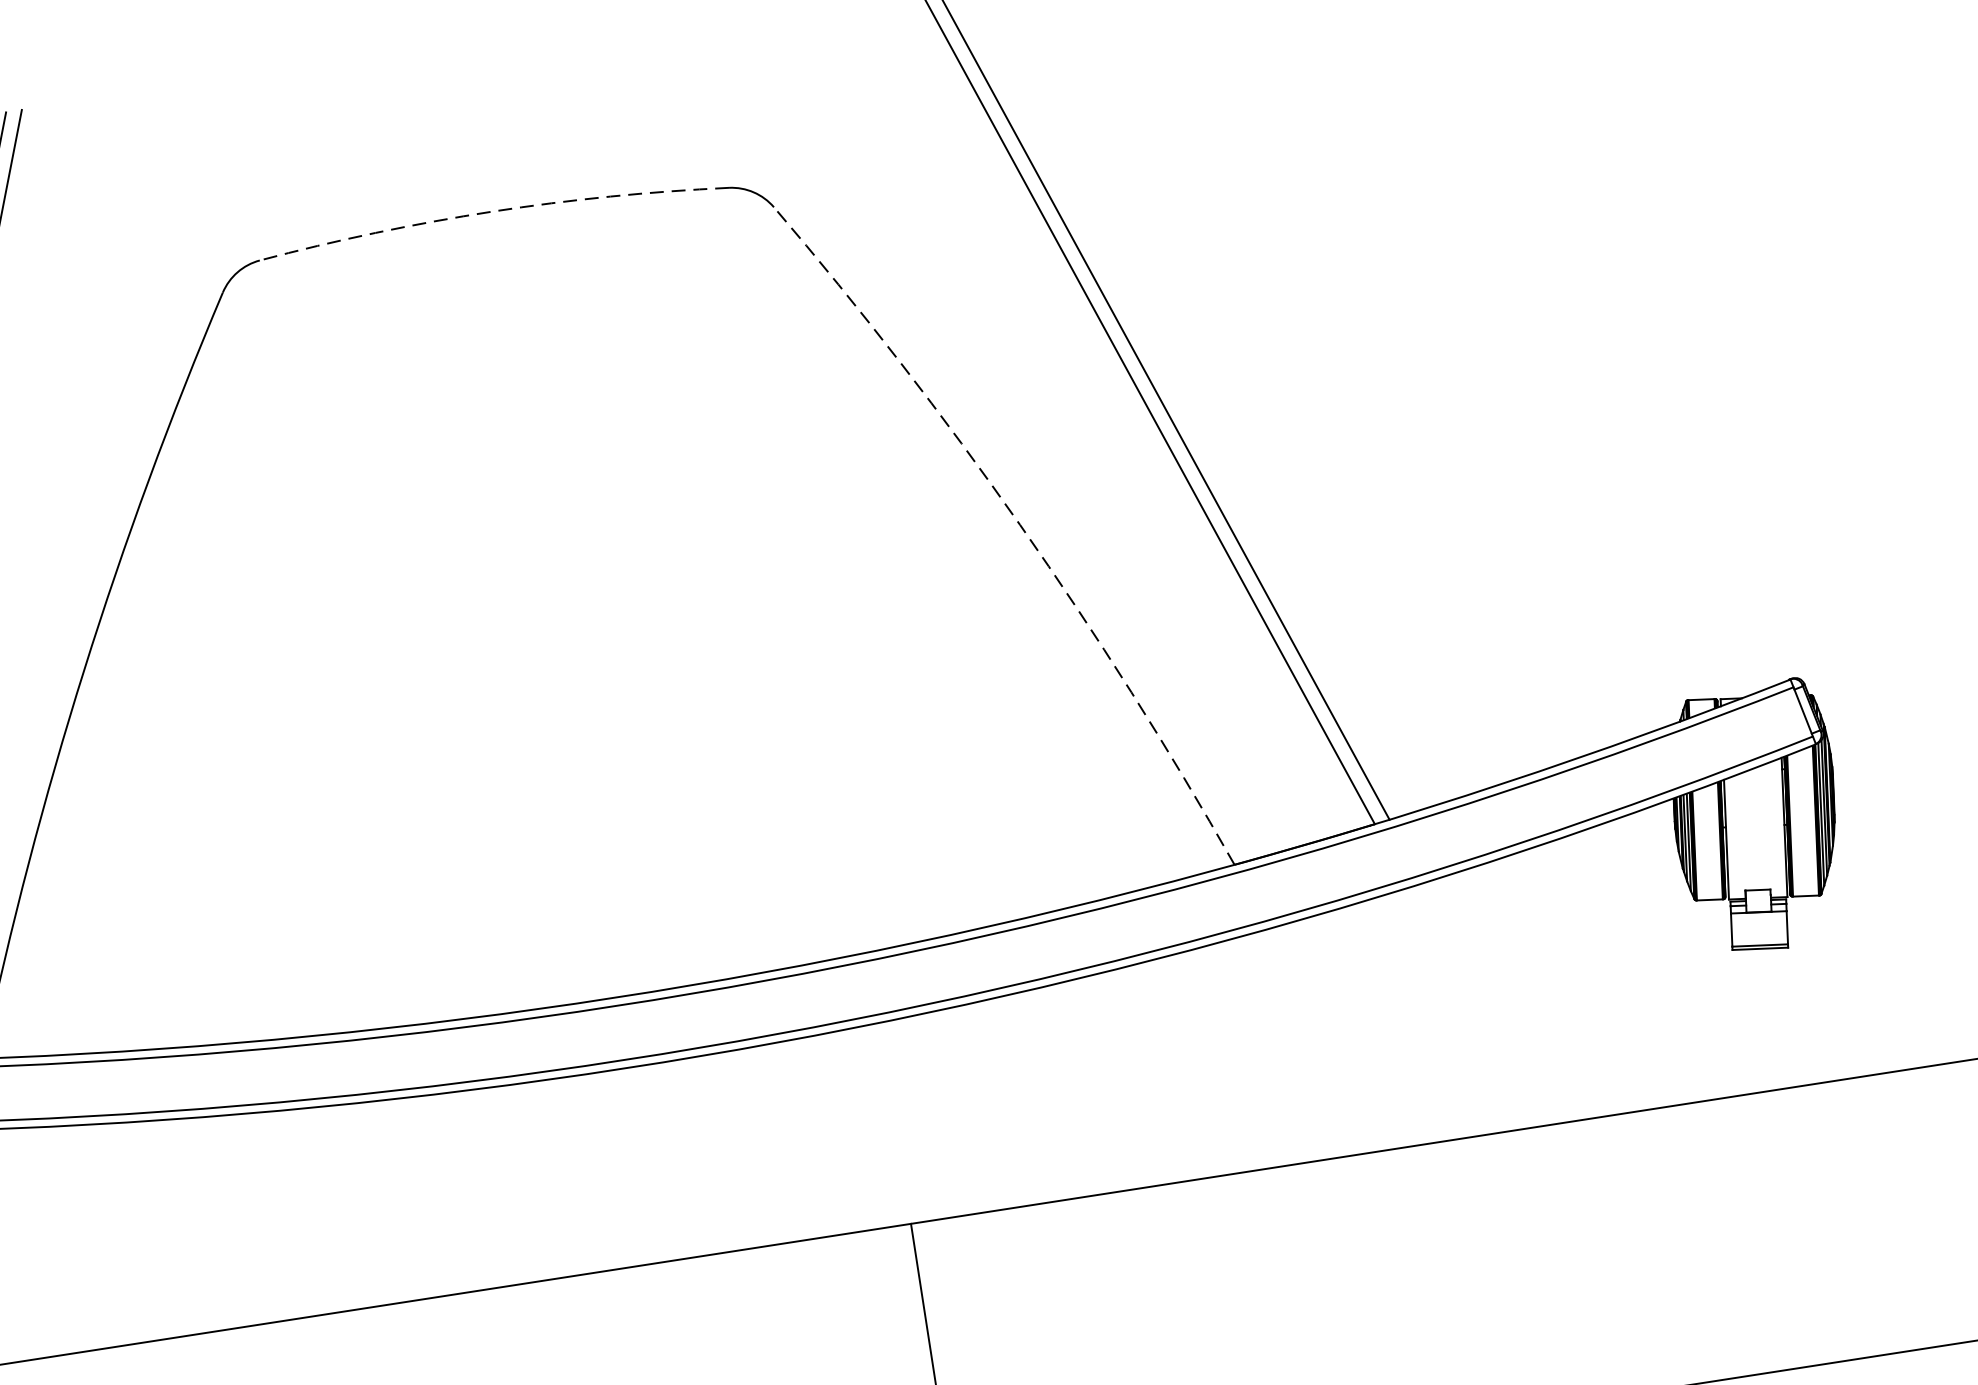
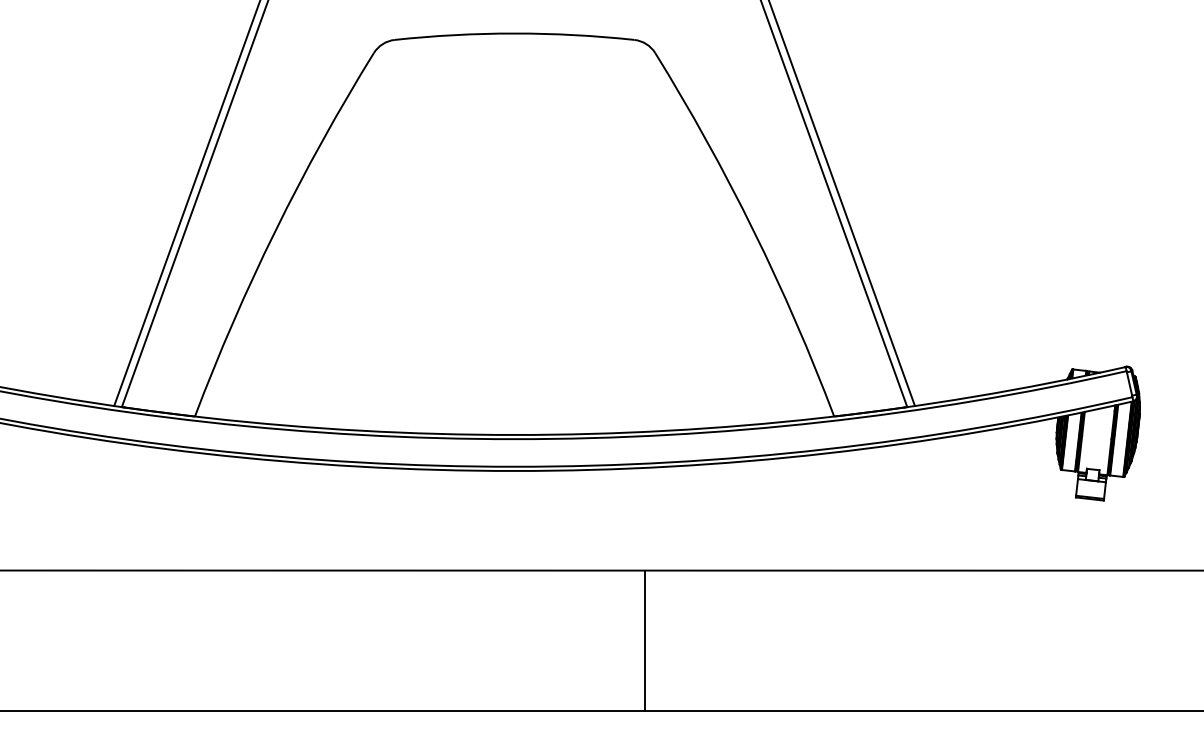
arc: (492, 211) -> (514, 33), dashed -> solid
arc: (1020, 524) -> (753, 230), dashed -> solid

